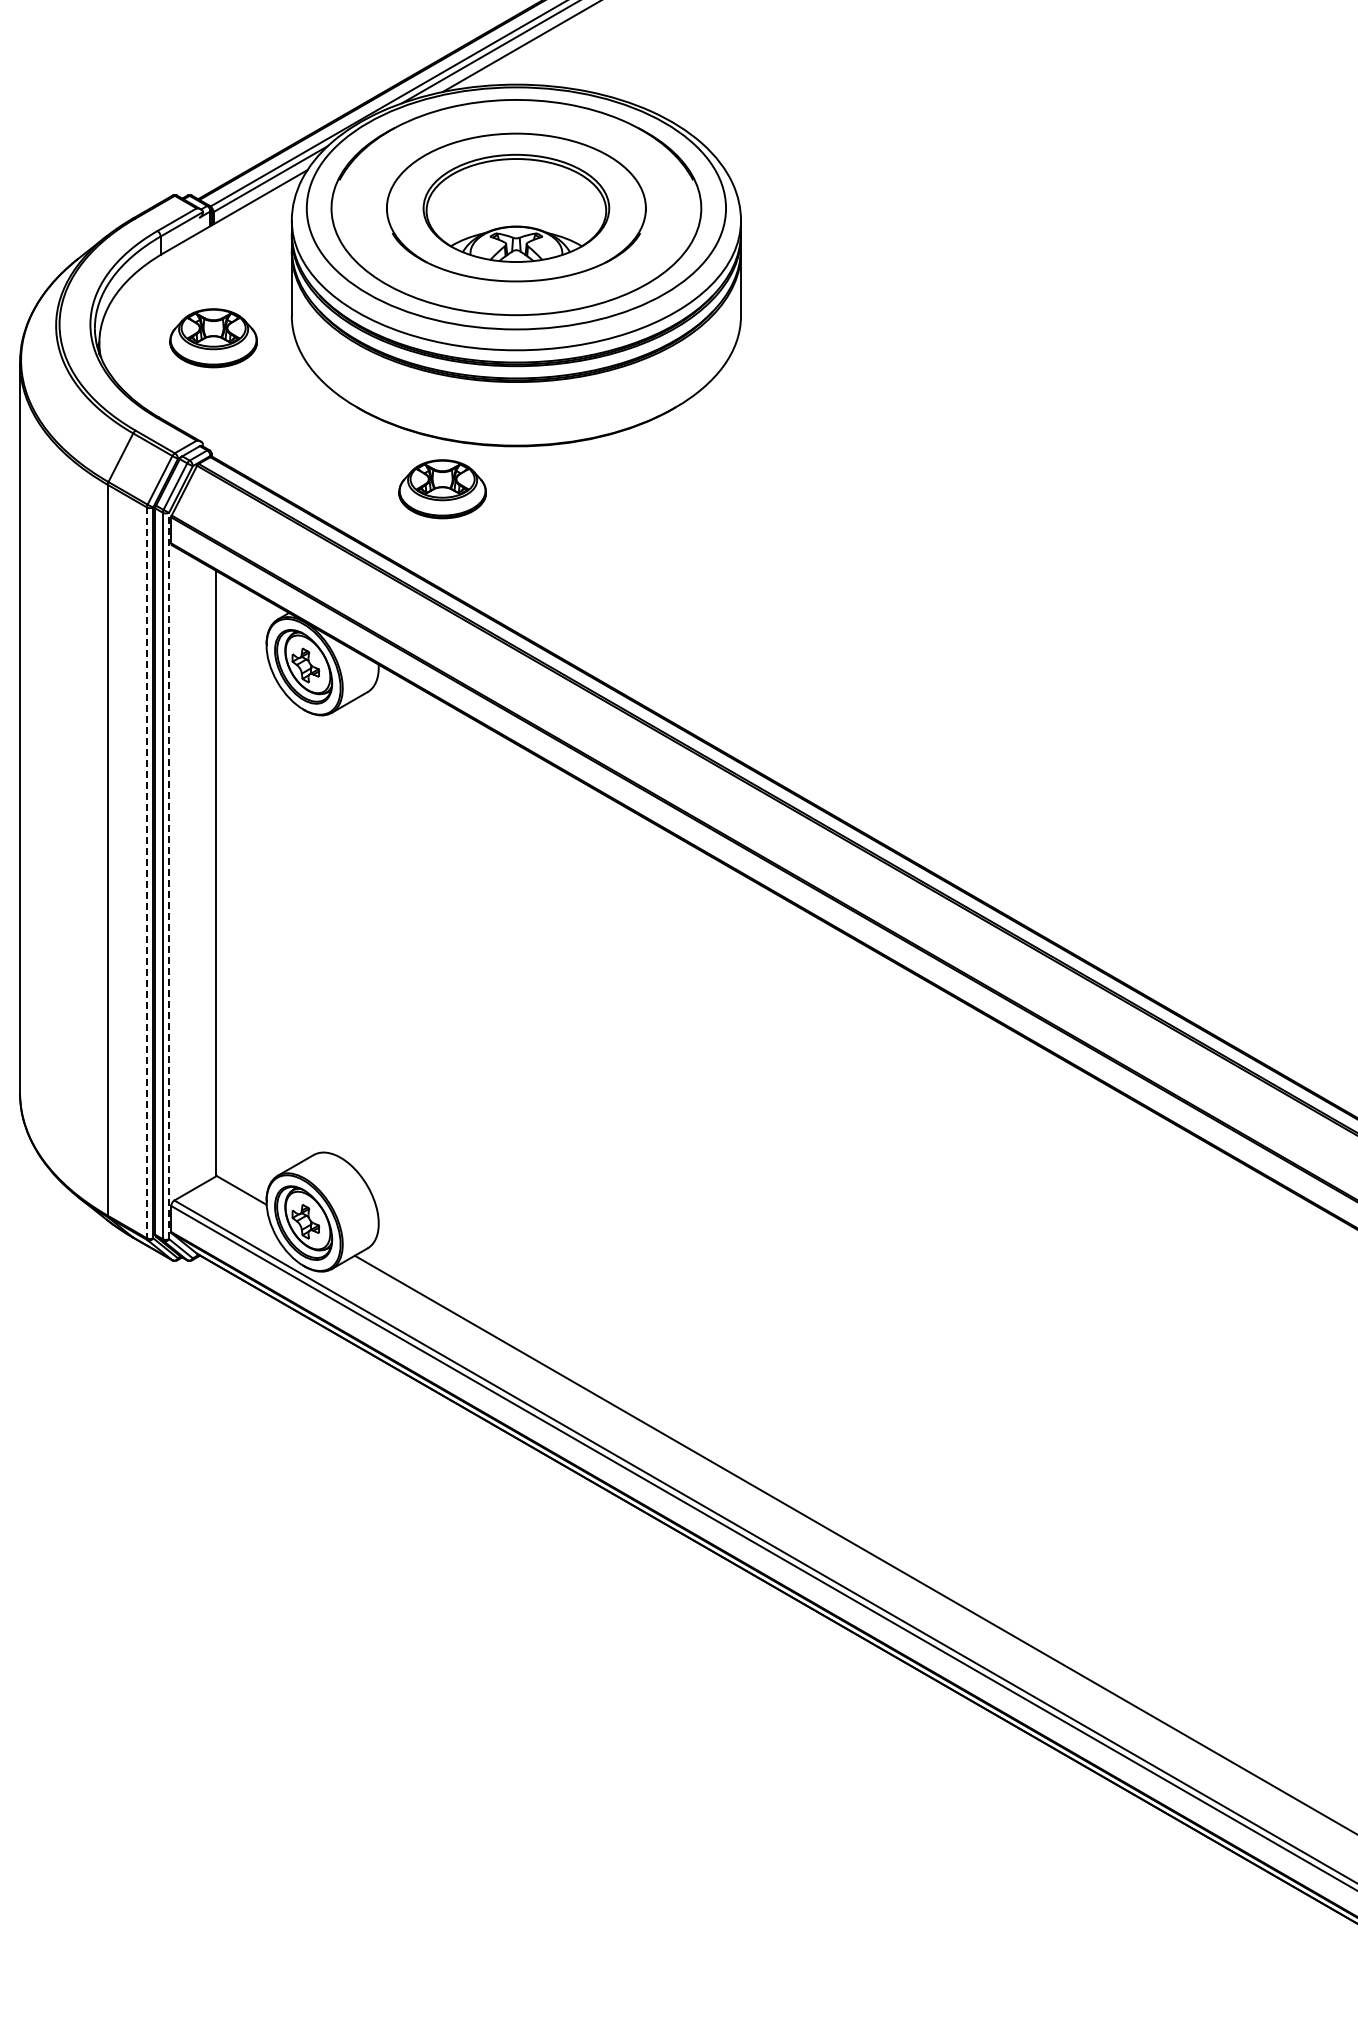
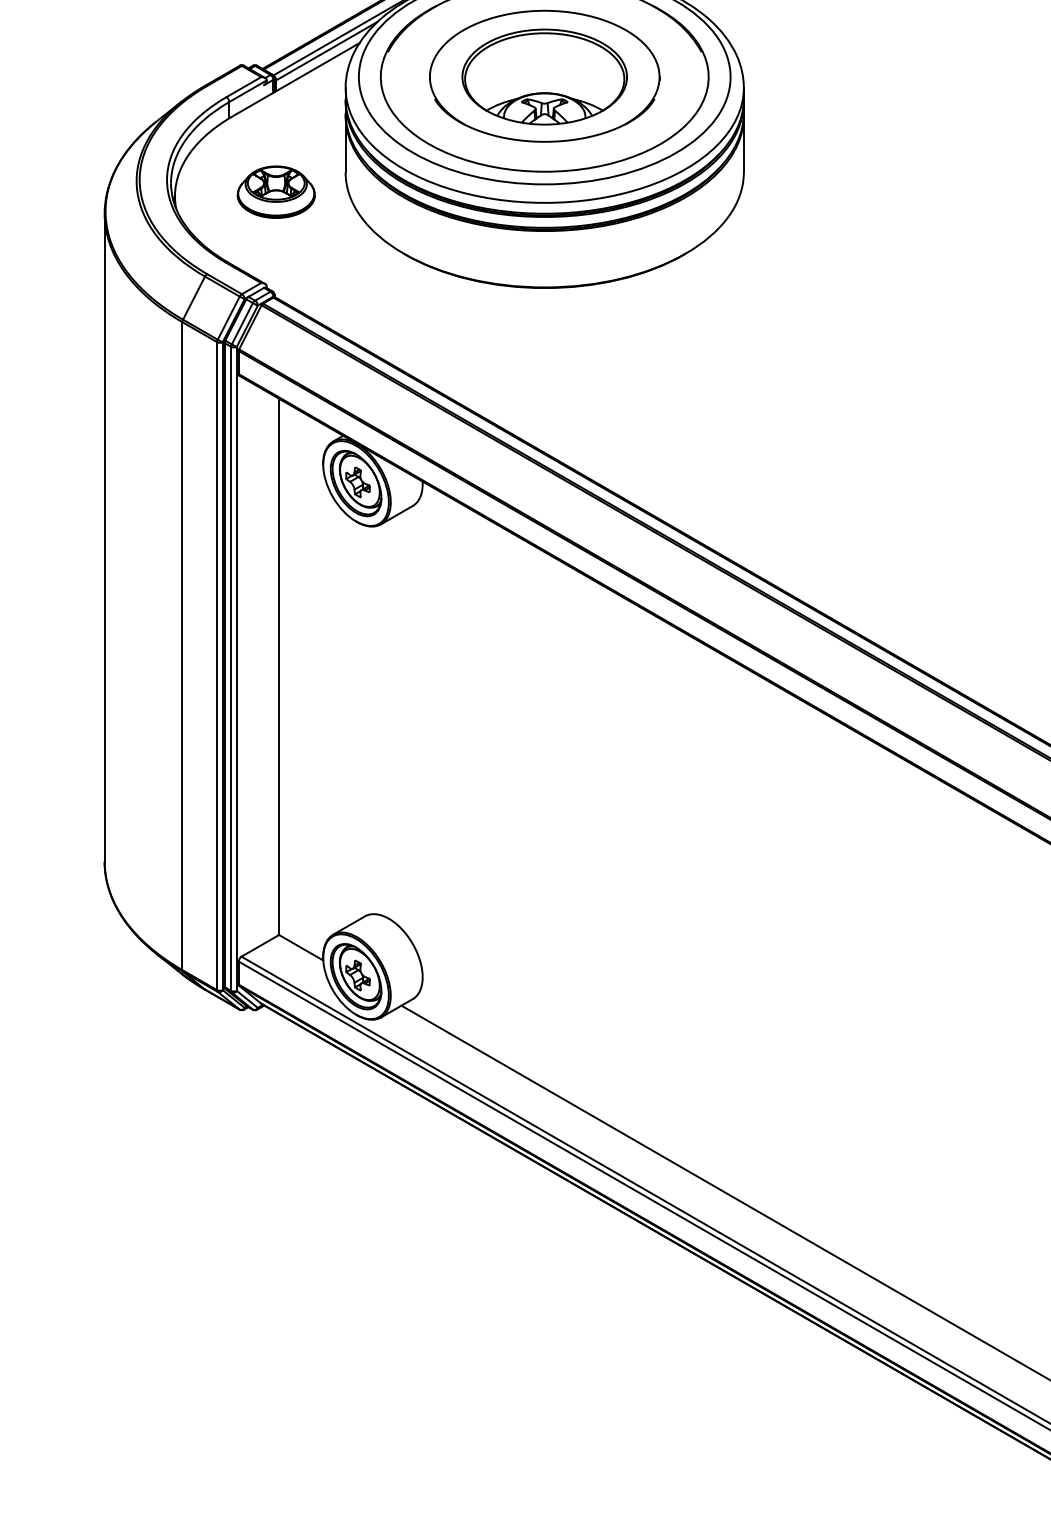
part: (442, 489) -> (479, 326), removed
line: (146, 873) -> (216, 666), dashed -> solid
line: (169, 875) -> (237, 668), dashed -> solid

